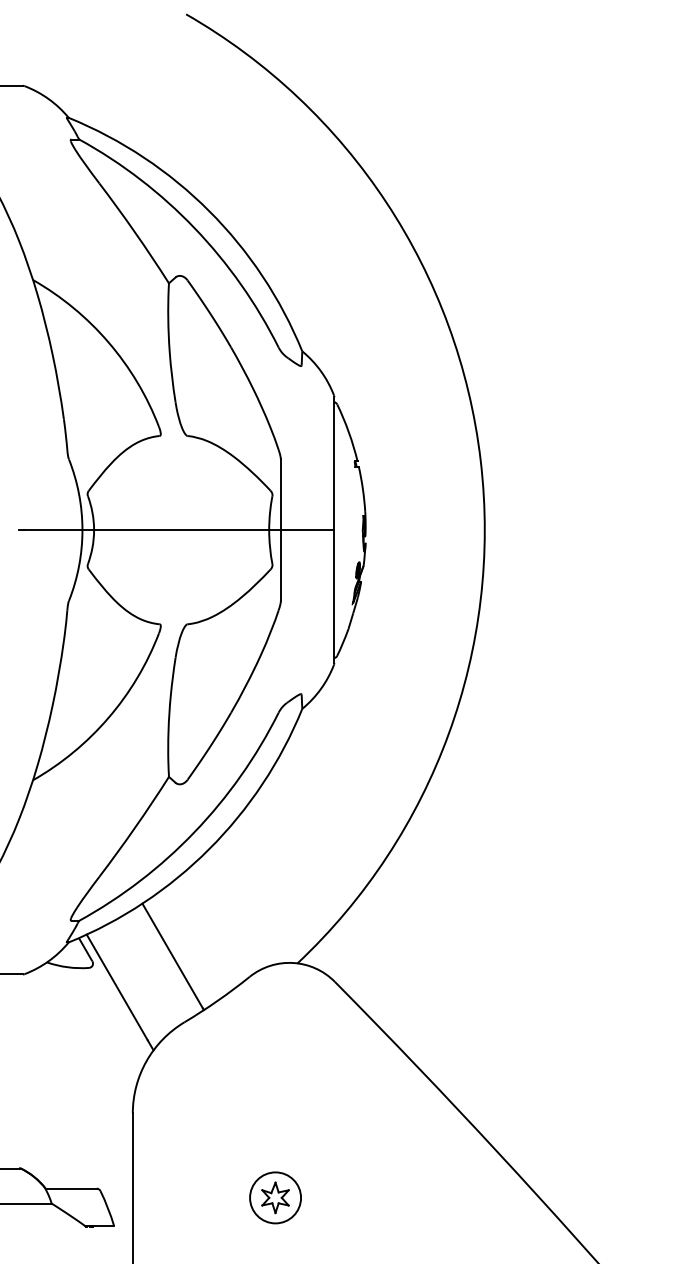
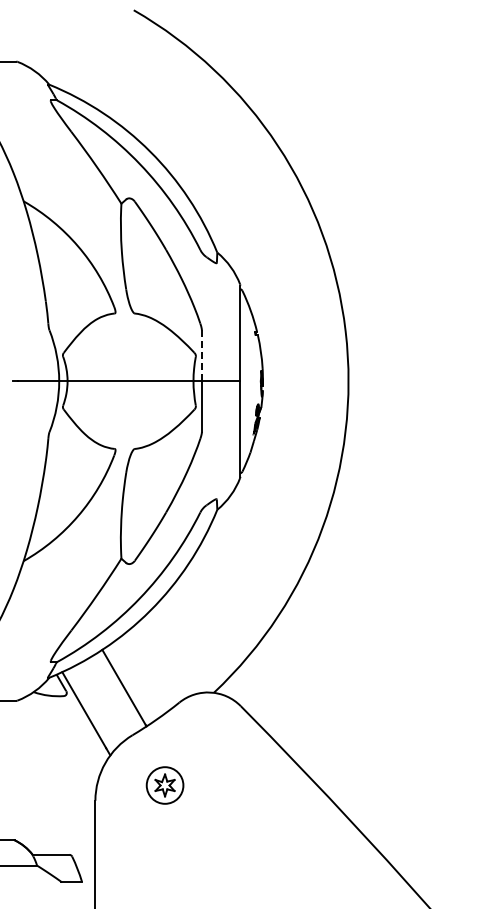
line: (280, 495) -> (201, 356), solid -> dashed
part: (274, 1197) -> (164, 785), moved

